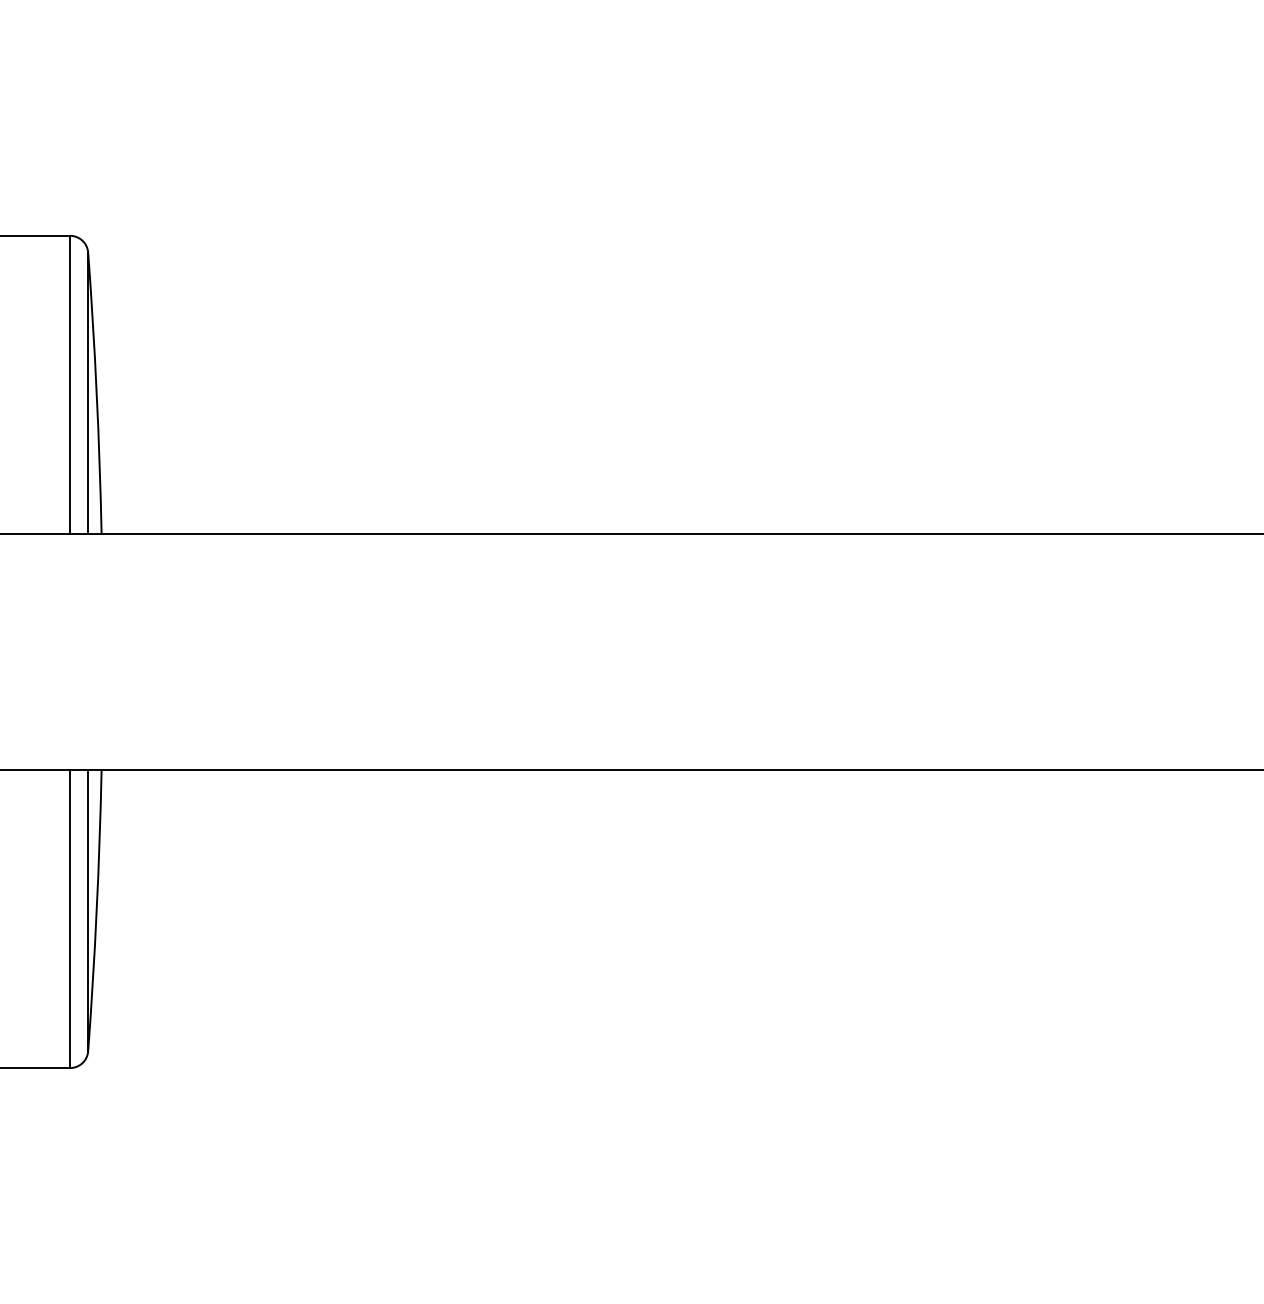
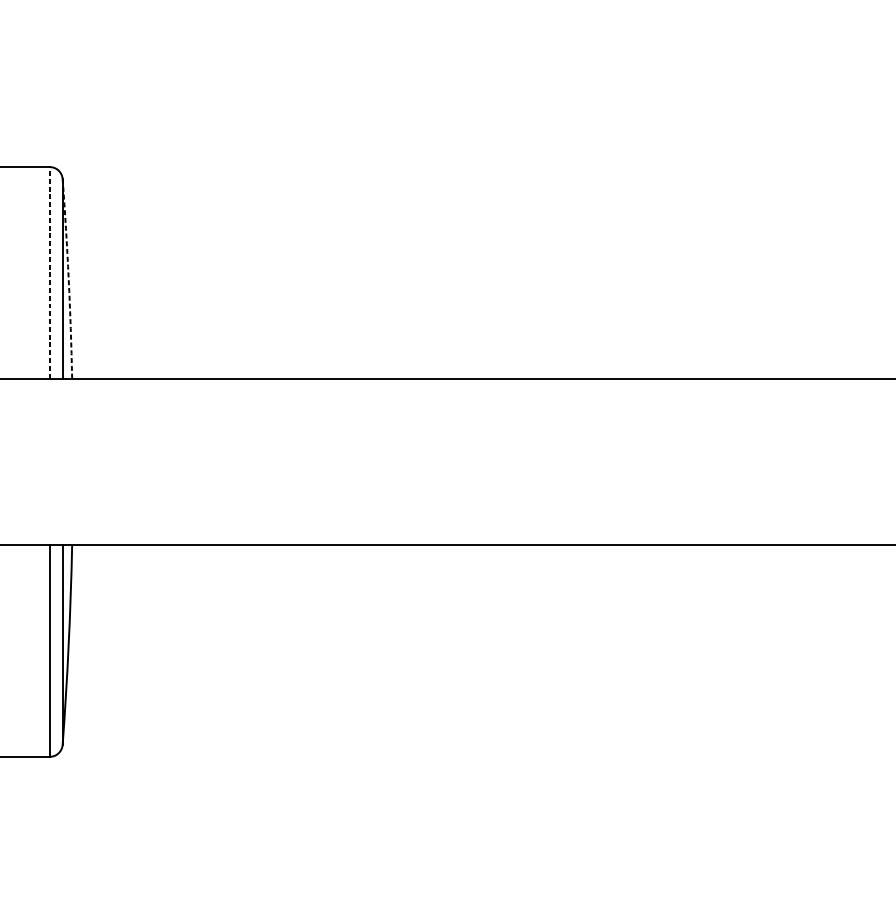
line: (70, 384) -> (50, 272), solid -> dashed
arc: (96, 393) -> (68, 278), solid -> dashed

